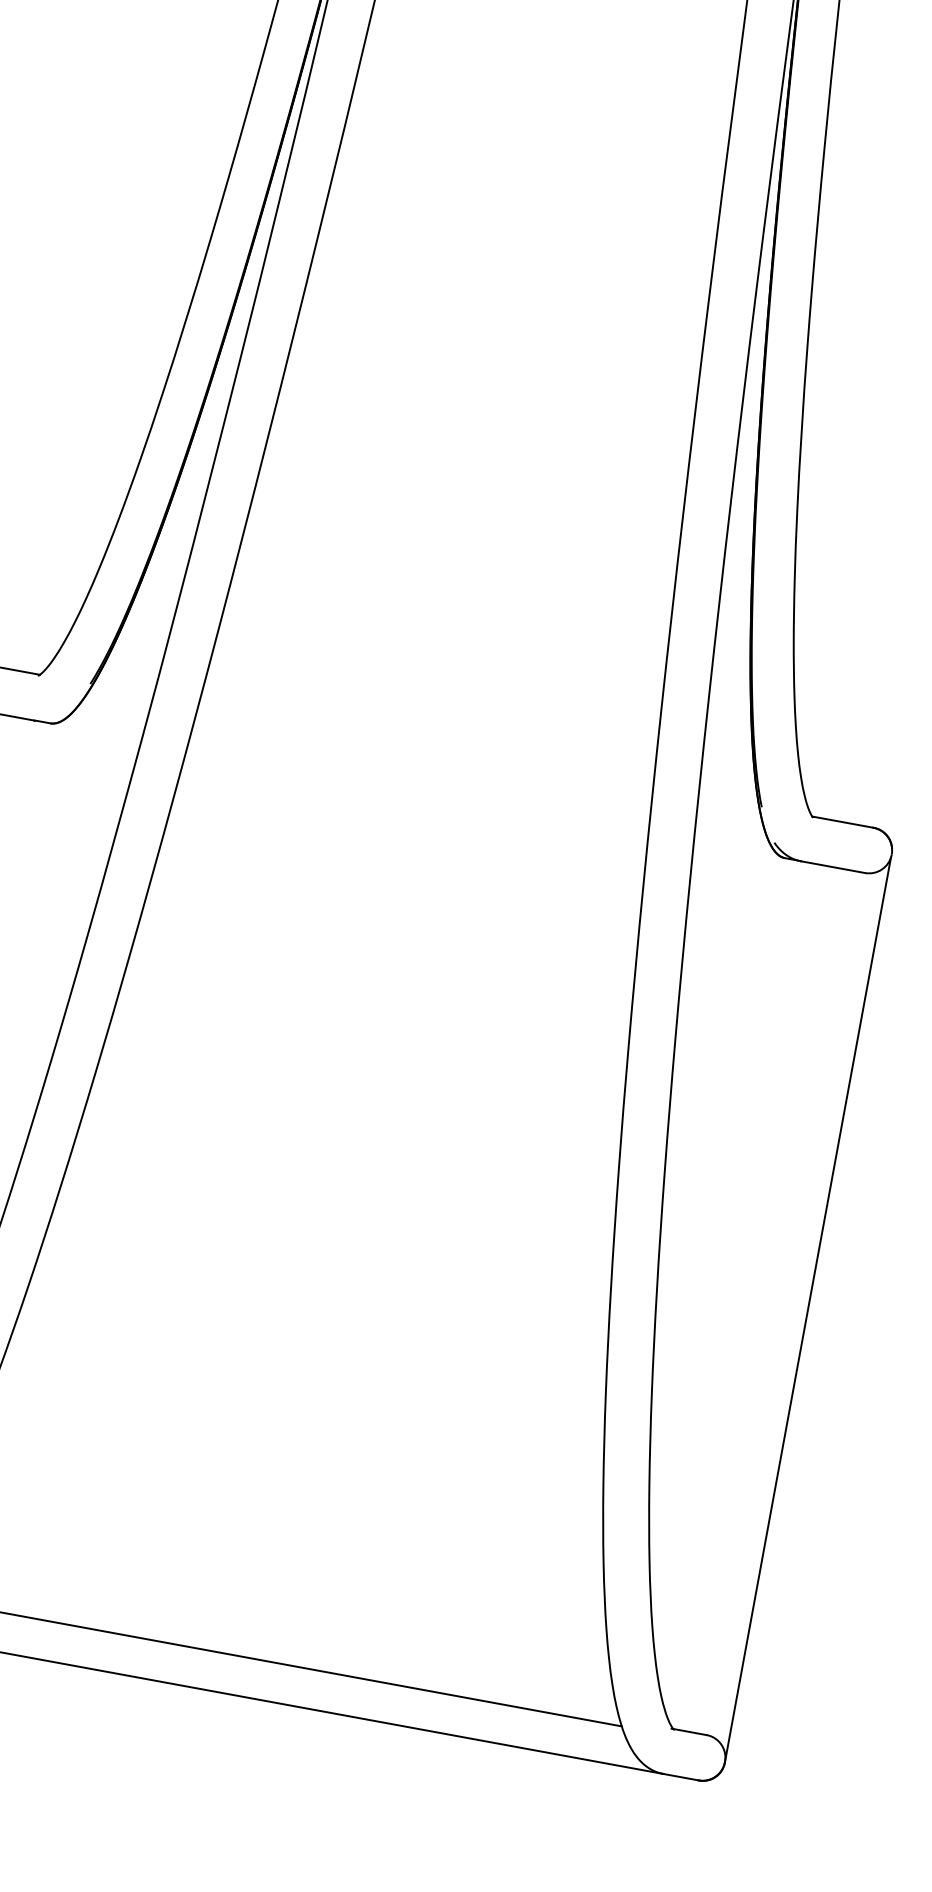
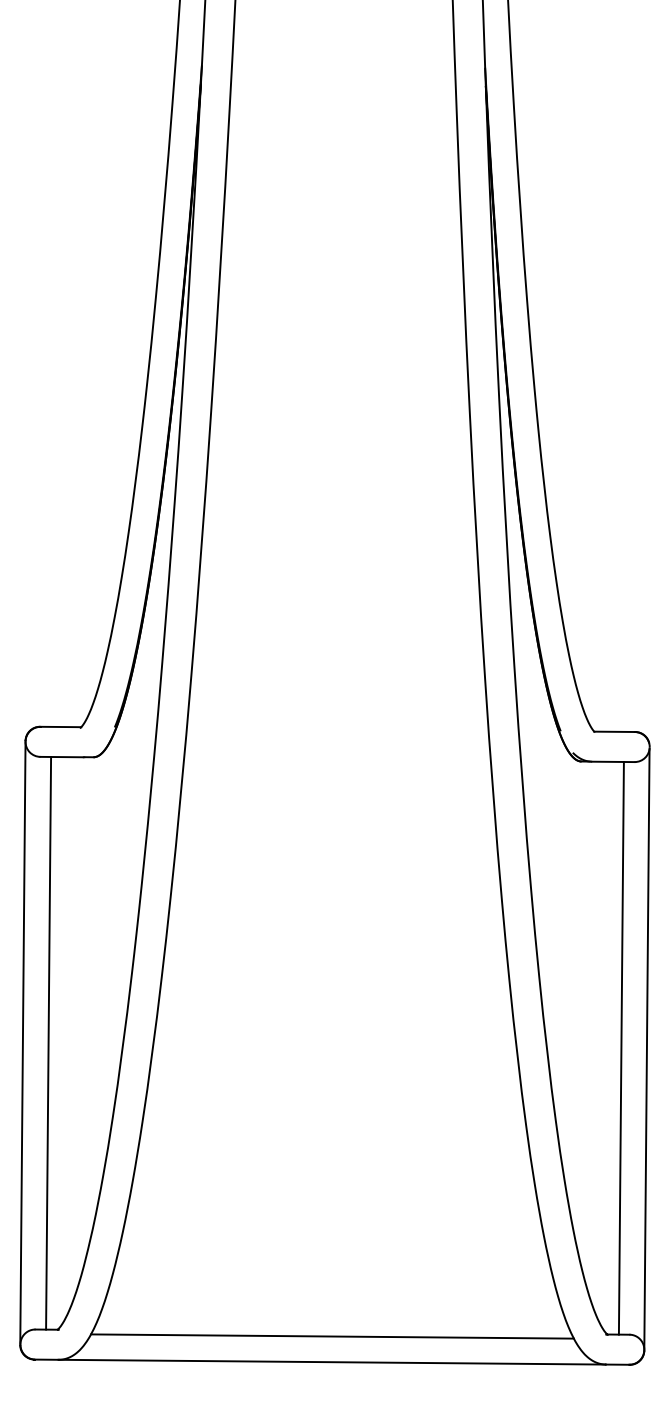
line: (768, 1299) -> (620, 1047), added

